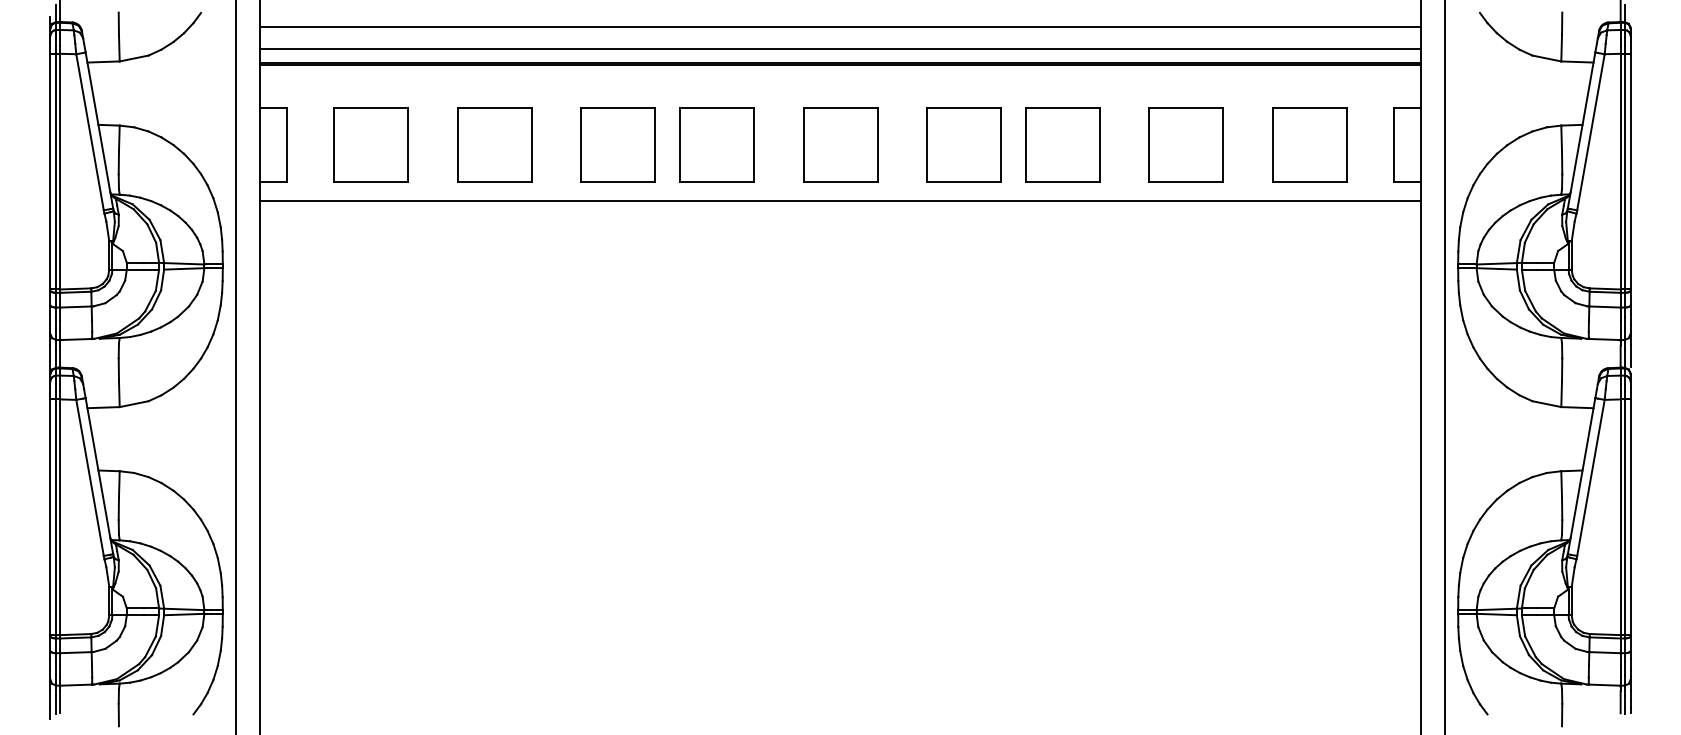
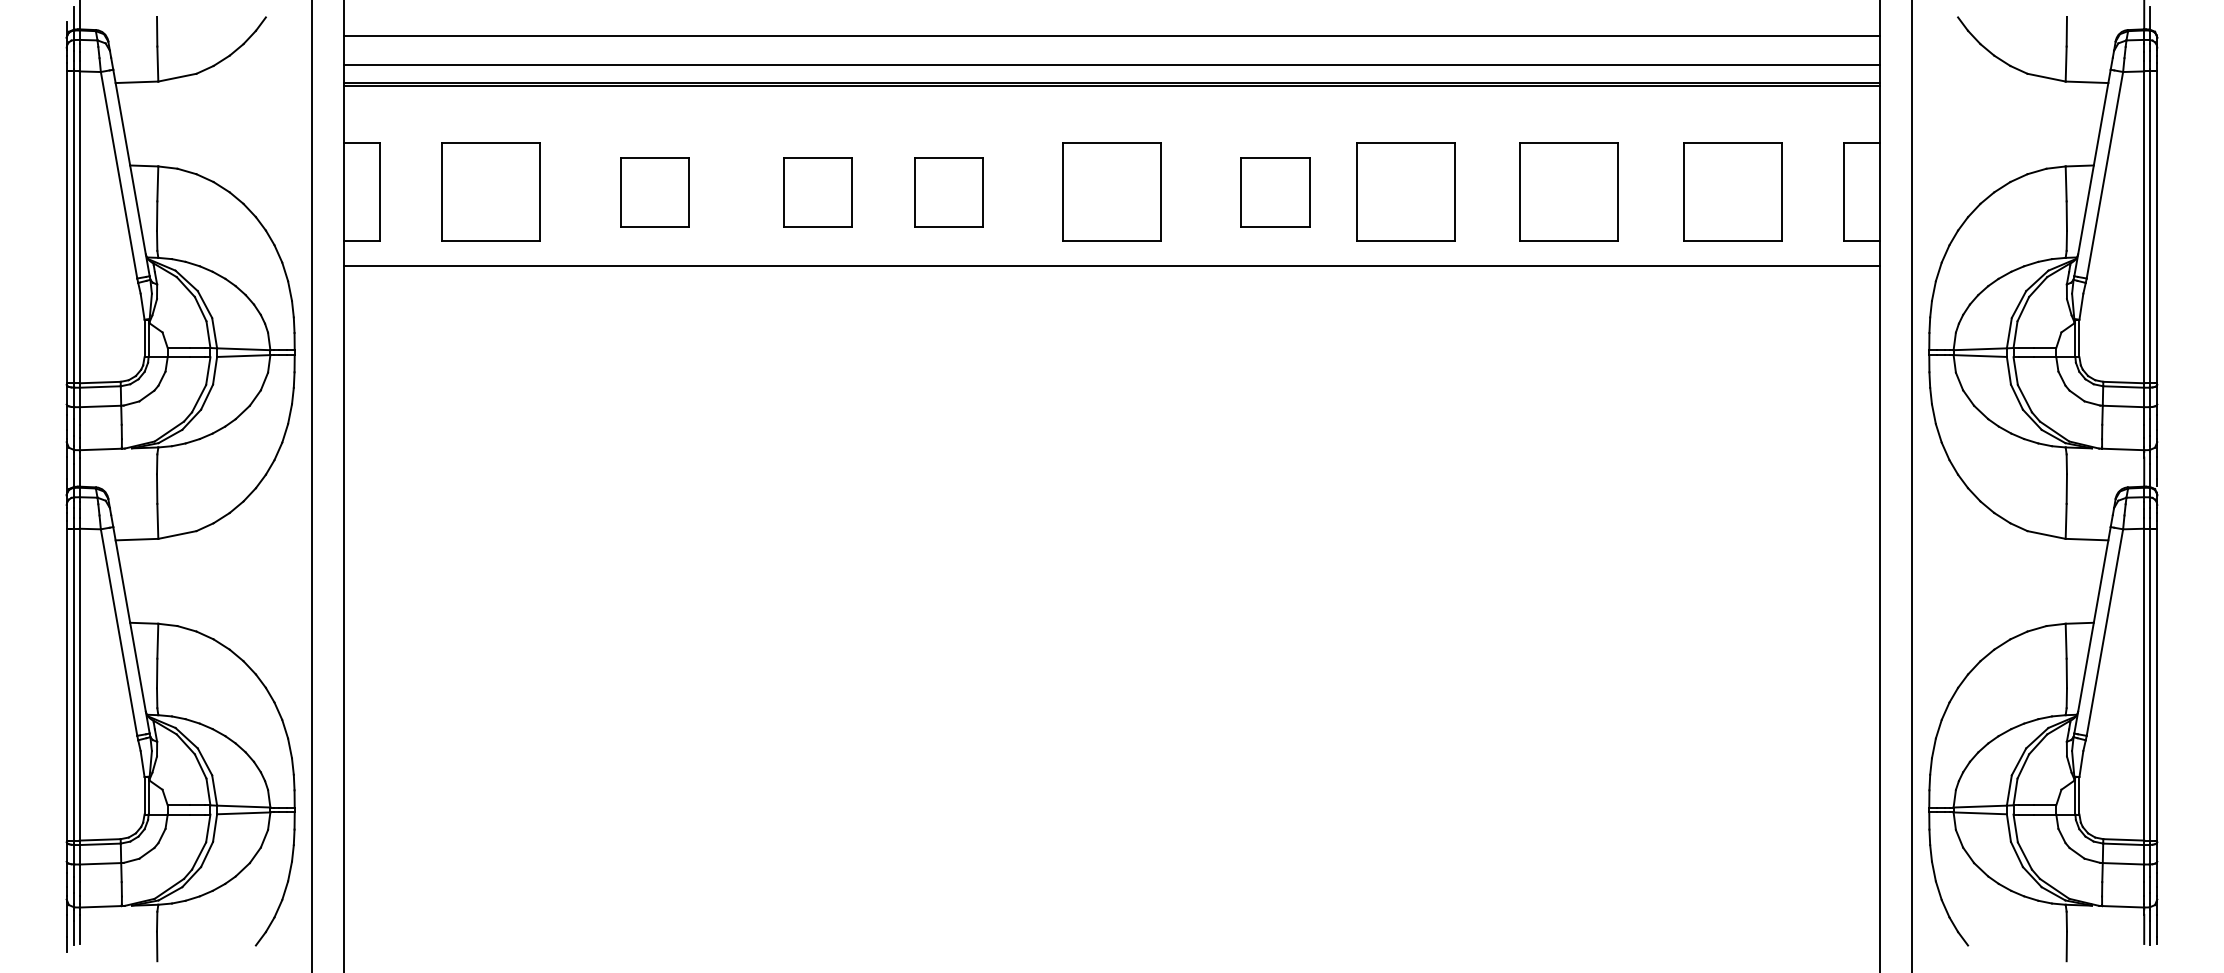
part: (494, 144) -> (654, 191), size x0.7
part: (617, 144) -> (817, 191), size x0.7
part: (716, 144) -> (948, 191), size x0.7
part: (963, 144) -> (1274, 191), size x0.7

